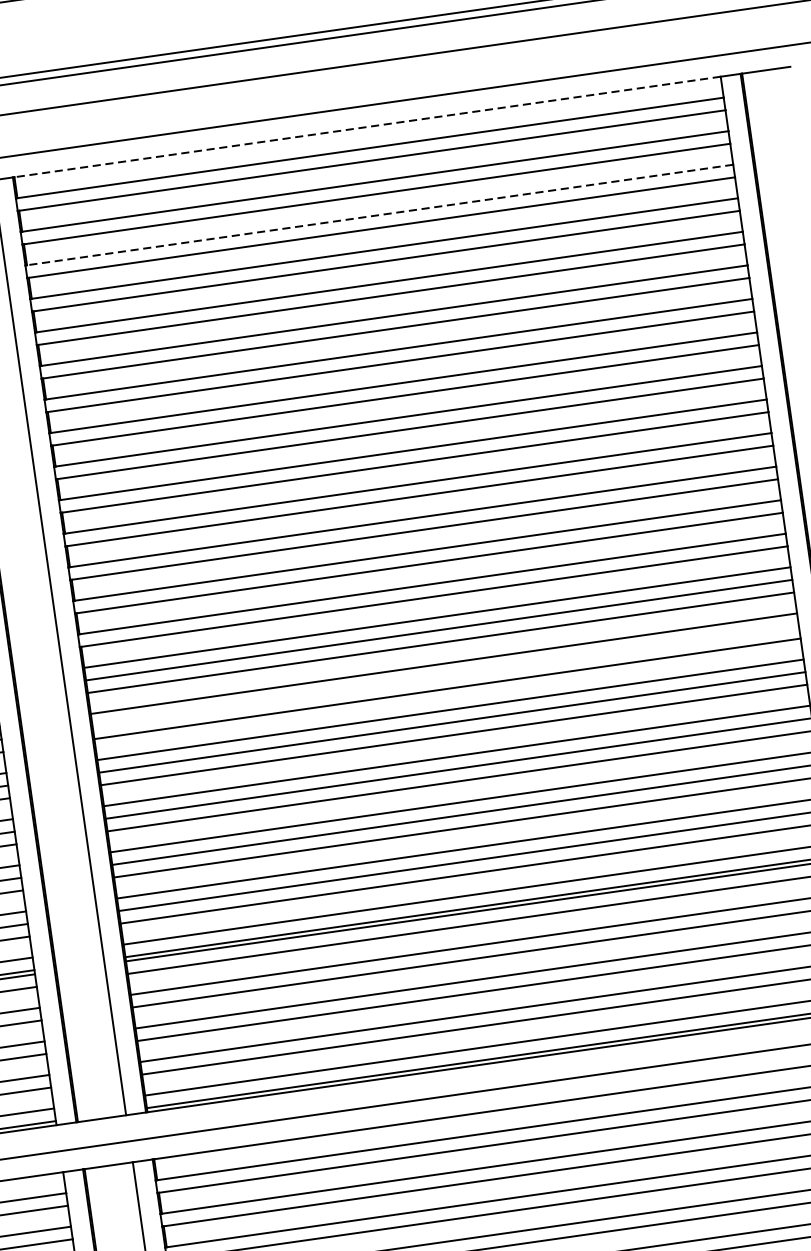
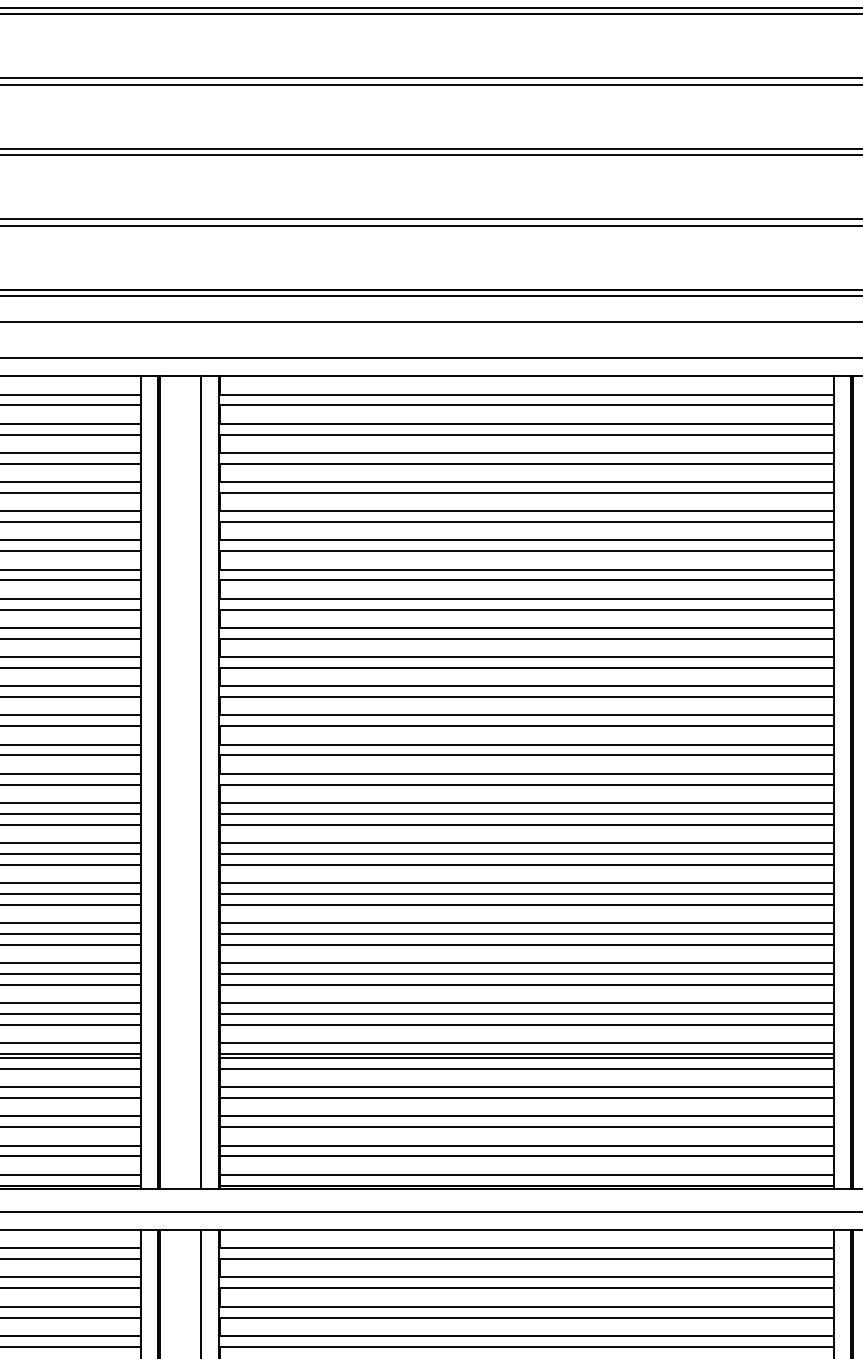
line: (367, 127) -> (526, 376), dashed -> solid
line: (379, 214) -> (526, 452), dashed -> solid
line: (446, 675) -> (527, 853), added

